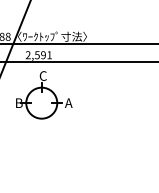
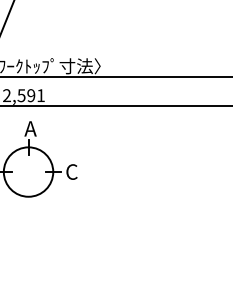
text: (42, 75) -> (29, 127), C -> A
text: (68, 103) -> (71, 172), A -> C

